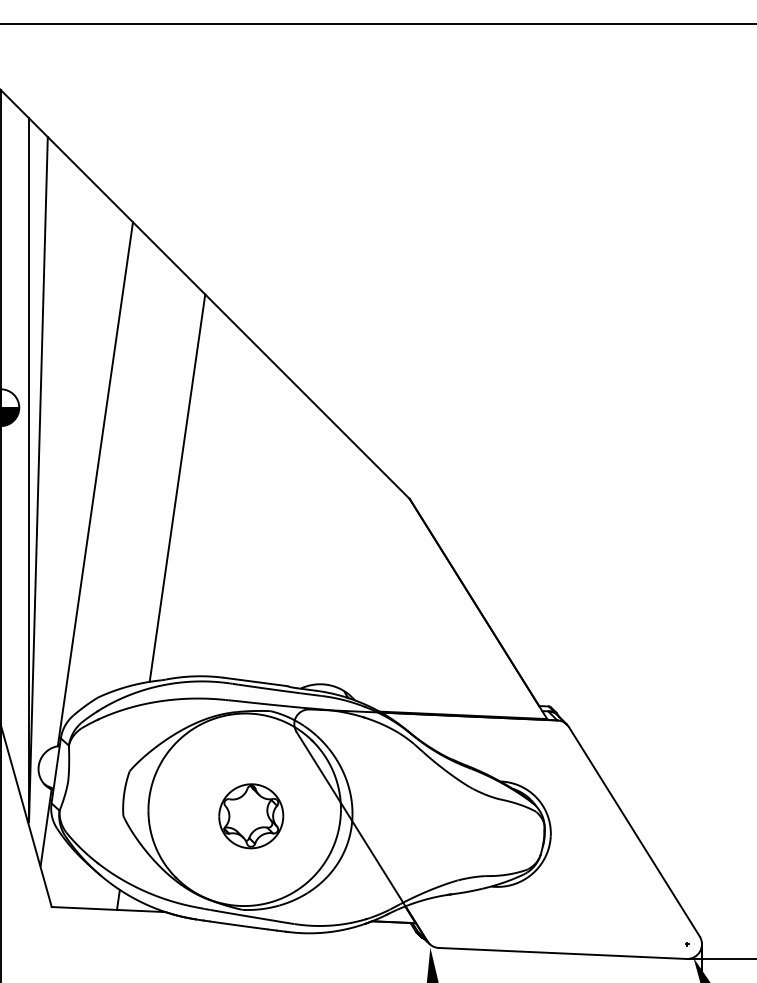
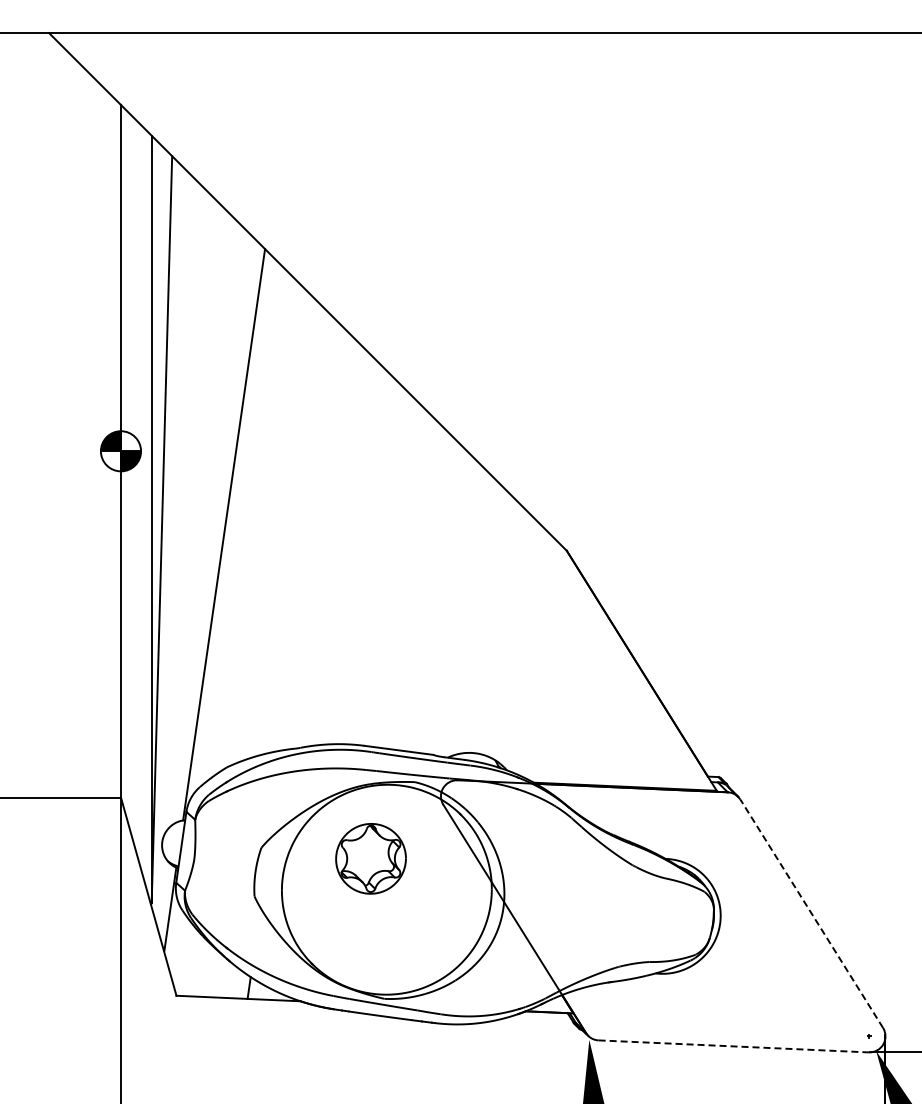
line: (177, 487) -> (313, 538), removed
part: (250, 815) -> (370, 858), moved
line: (634, 831) -> (811, 913), solid -> dashed
line: (563, 953) -> (734, 1046), solid -> dashed

